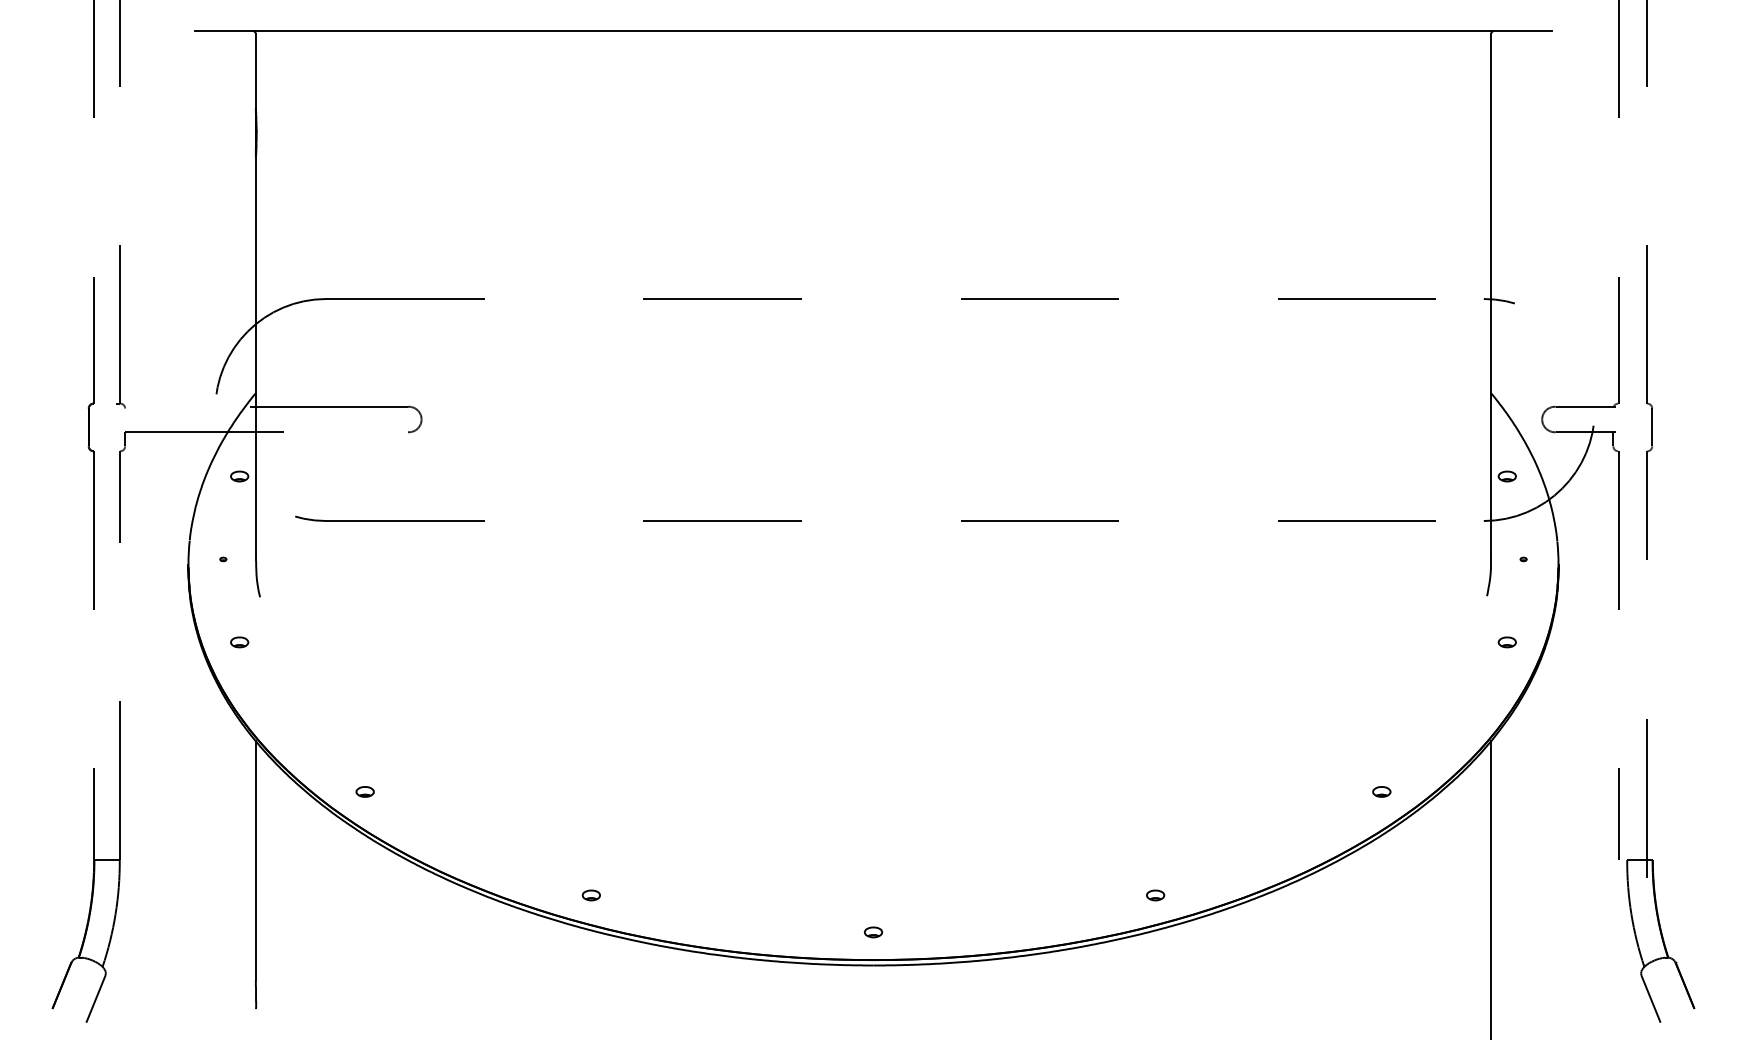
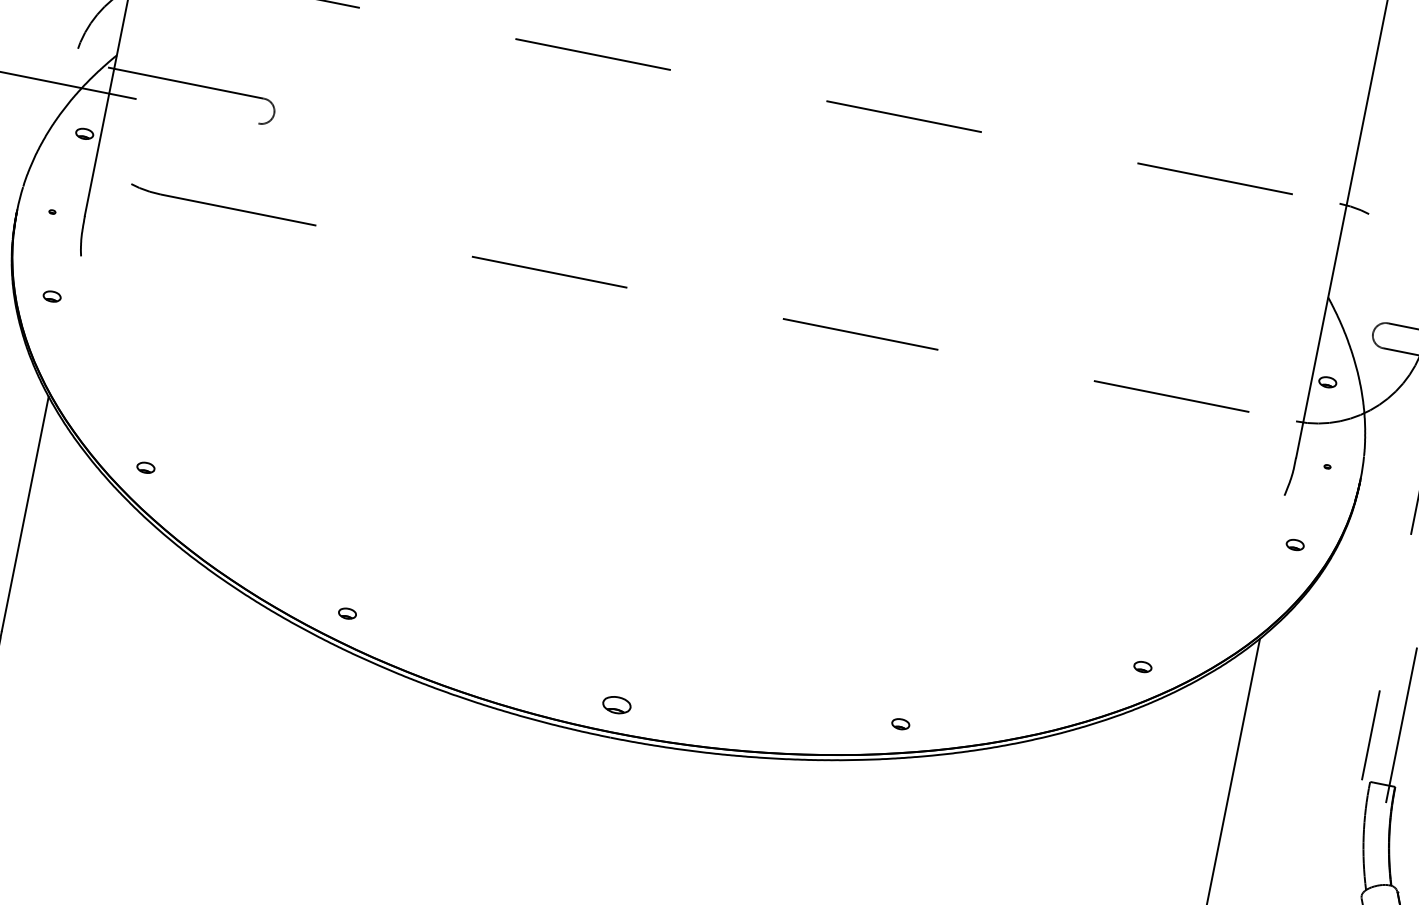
part: (873, 932) -> (616, 705), size x1.6

